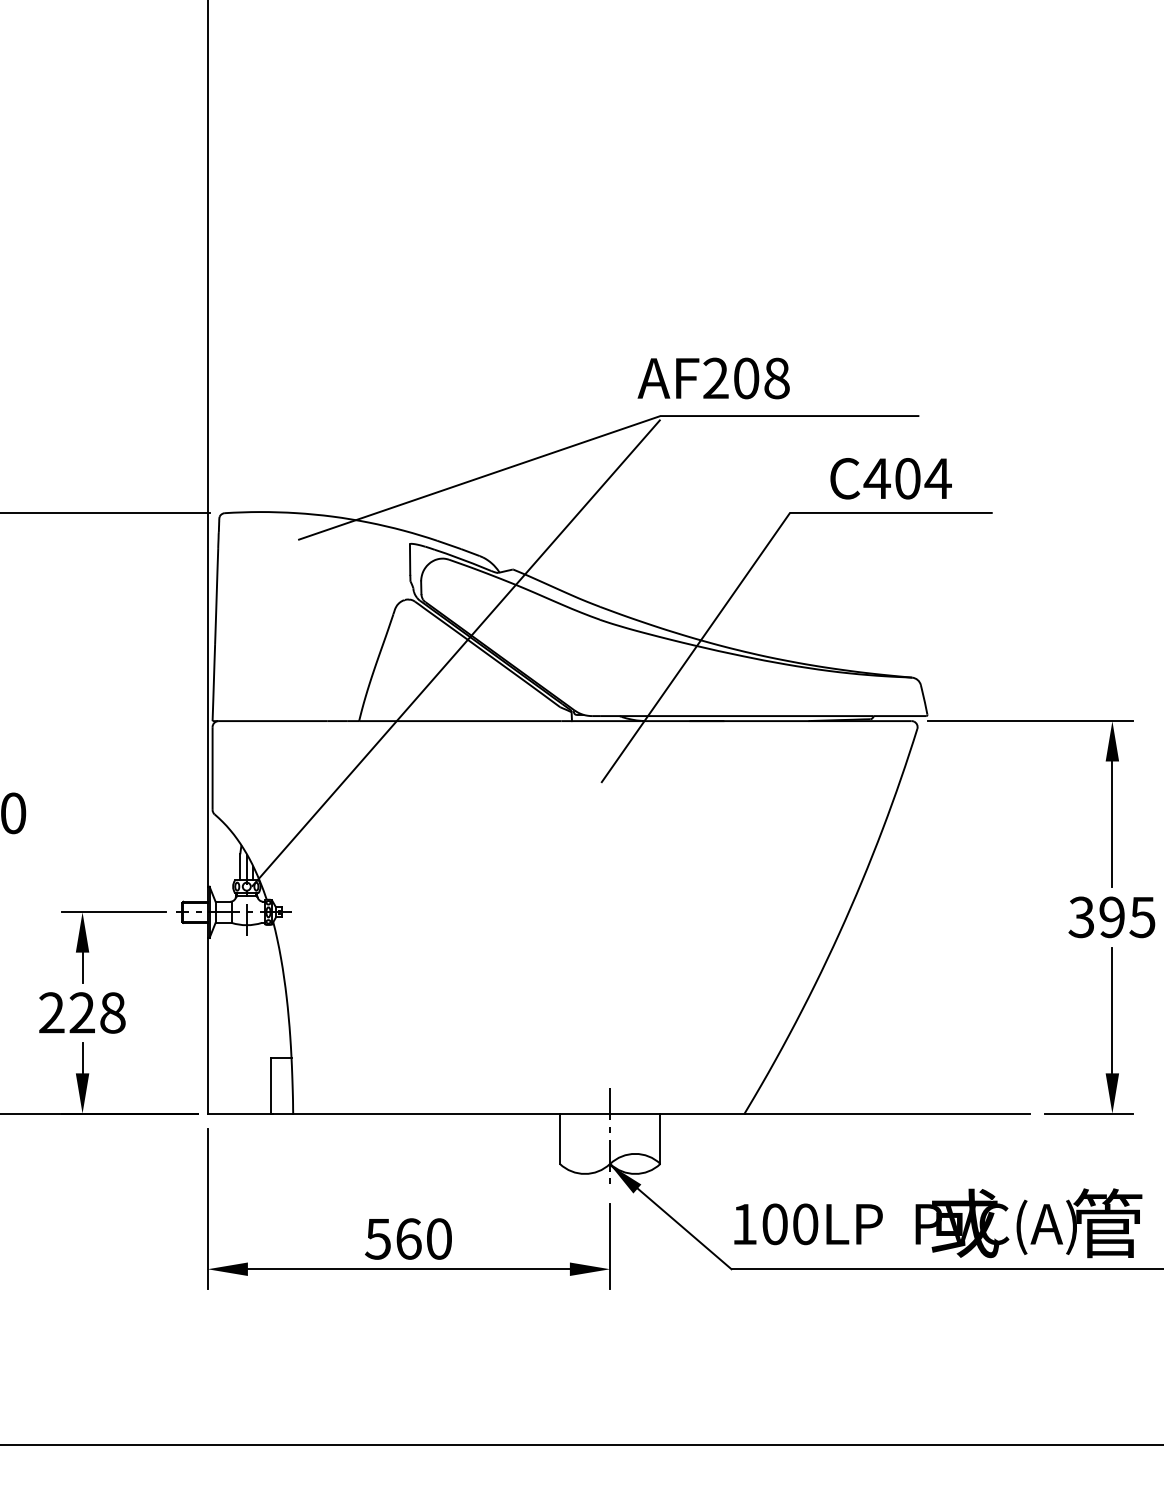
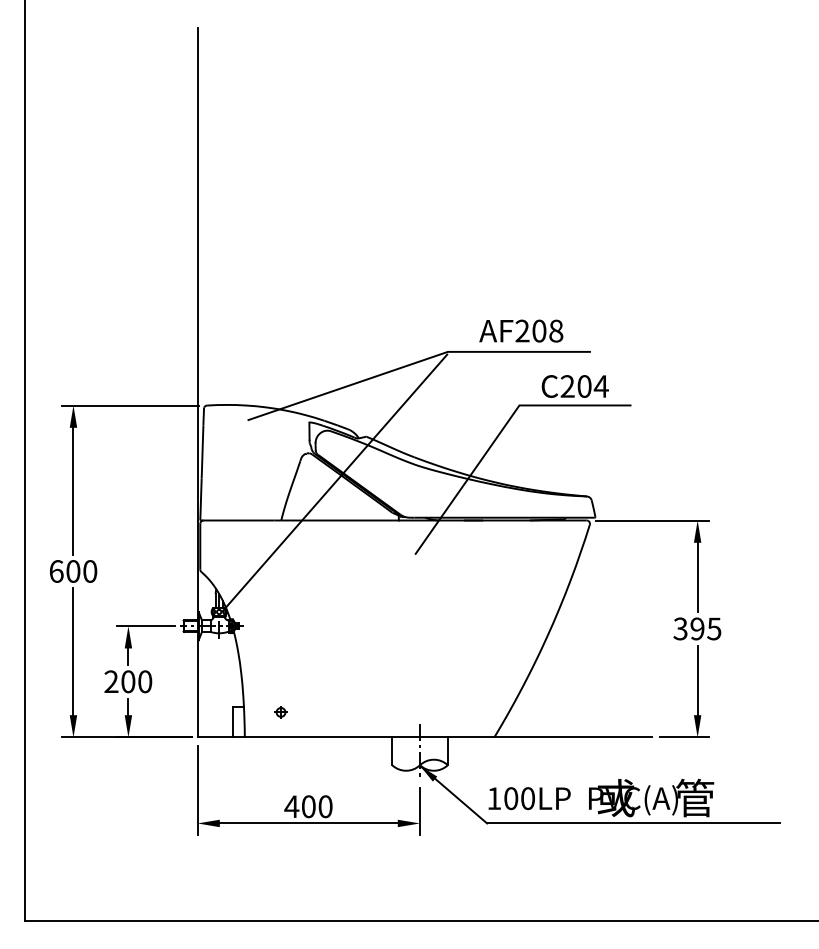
text: (714, 377) -> (521, 330), moved
text: (876, 478) -> (567, 386), C404 -> C204
text: (97, 1012) -> (136, 681), 228 -> 200
part: (357, 1068) -> (280, 712), added
text: (392, 1238) -> (299, 806), 560 -> 400

